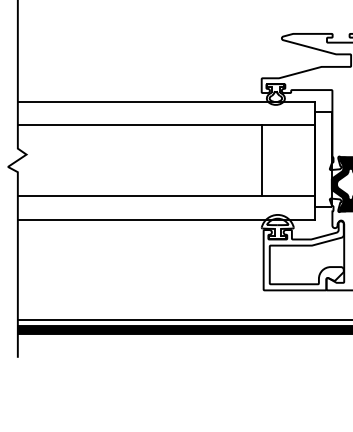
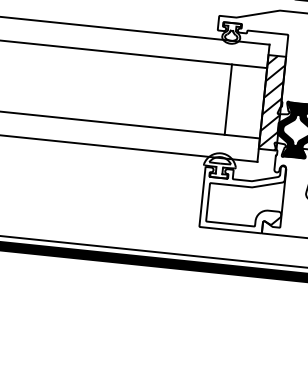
hatch: (323, 159) -> (272, 102), added
line: (262, 160) -> (228, 99), moved

